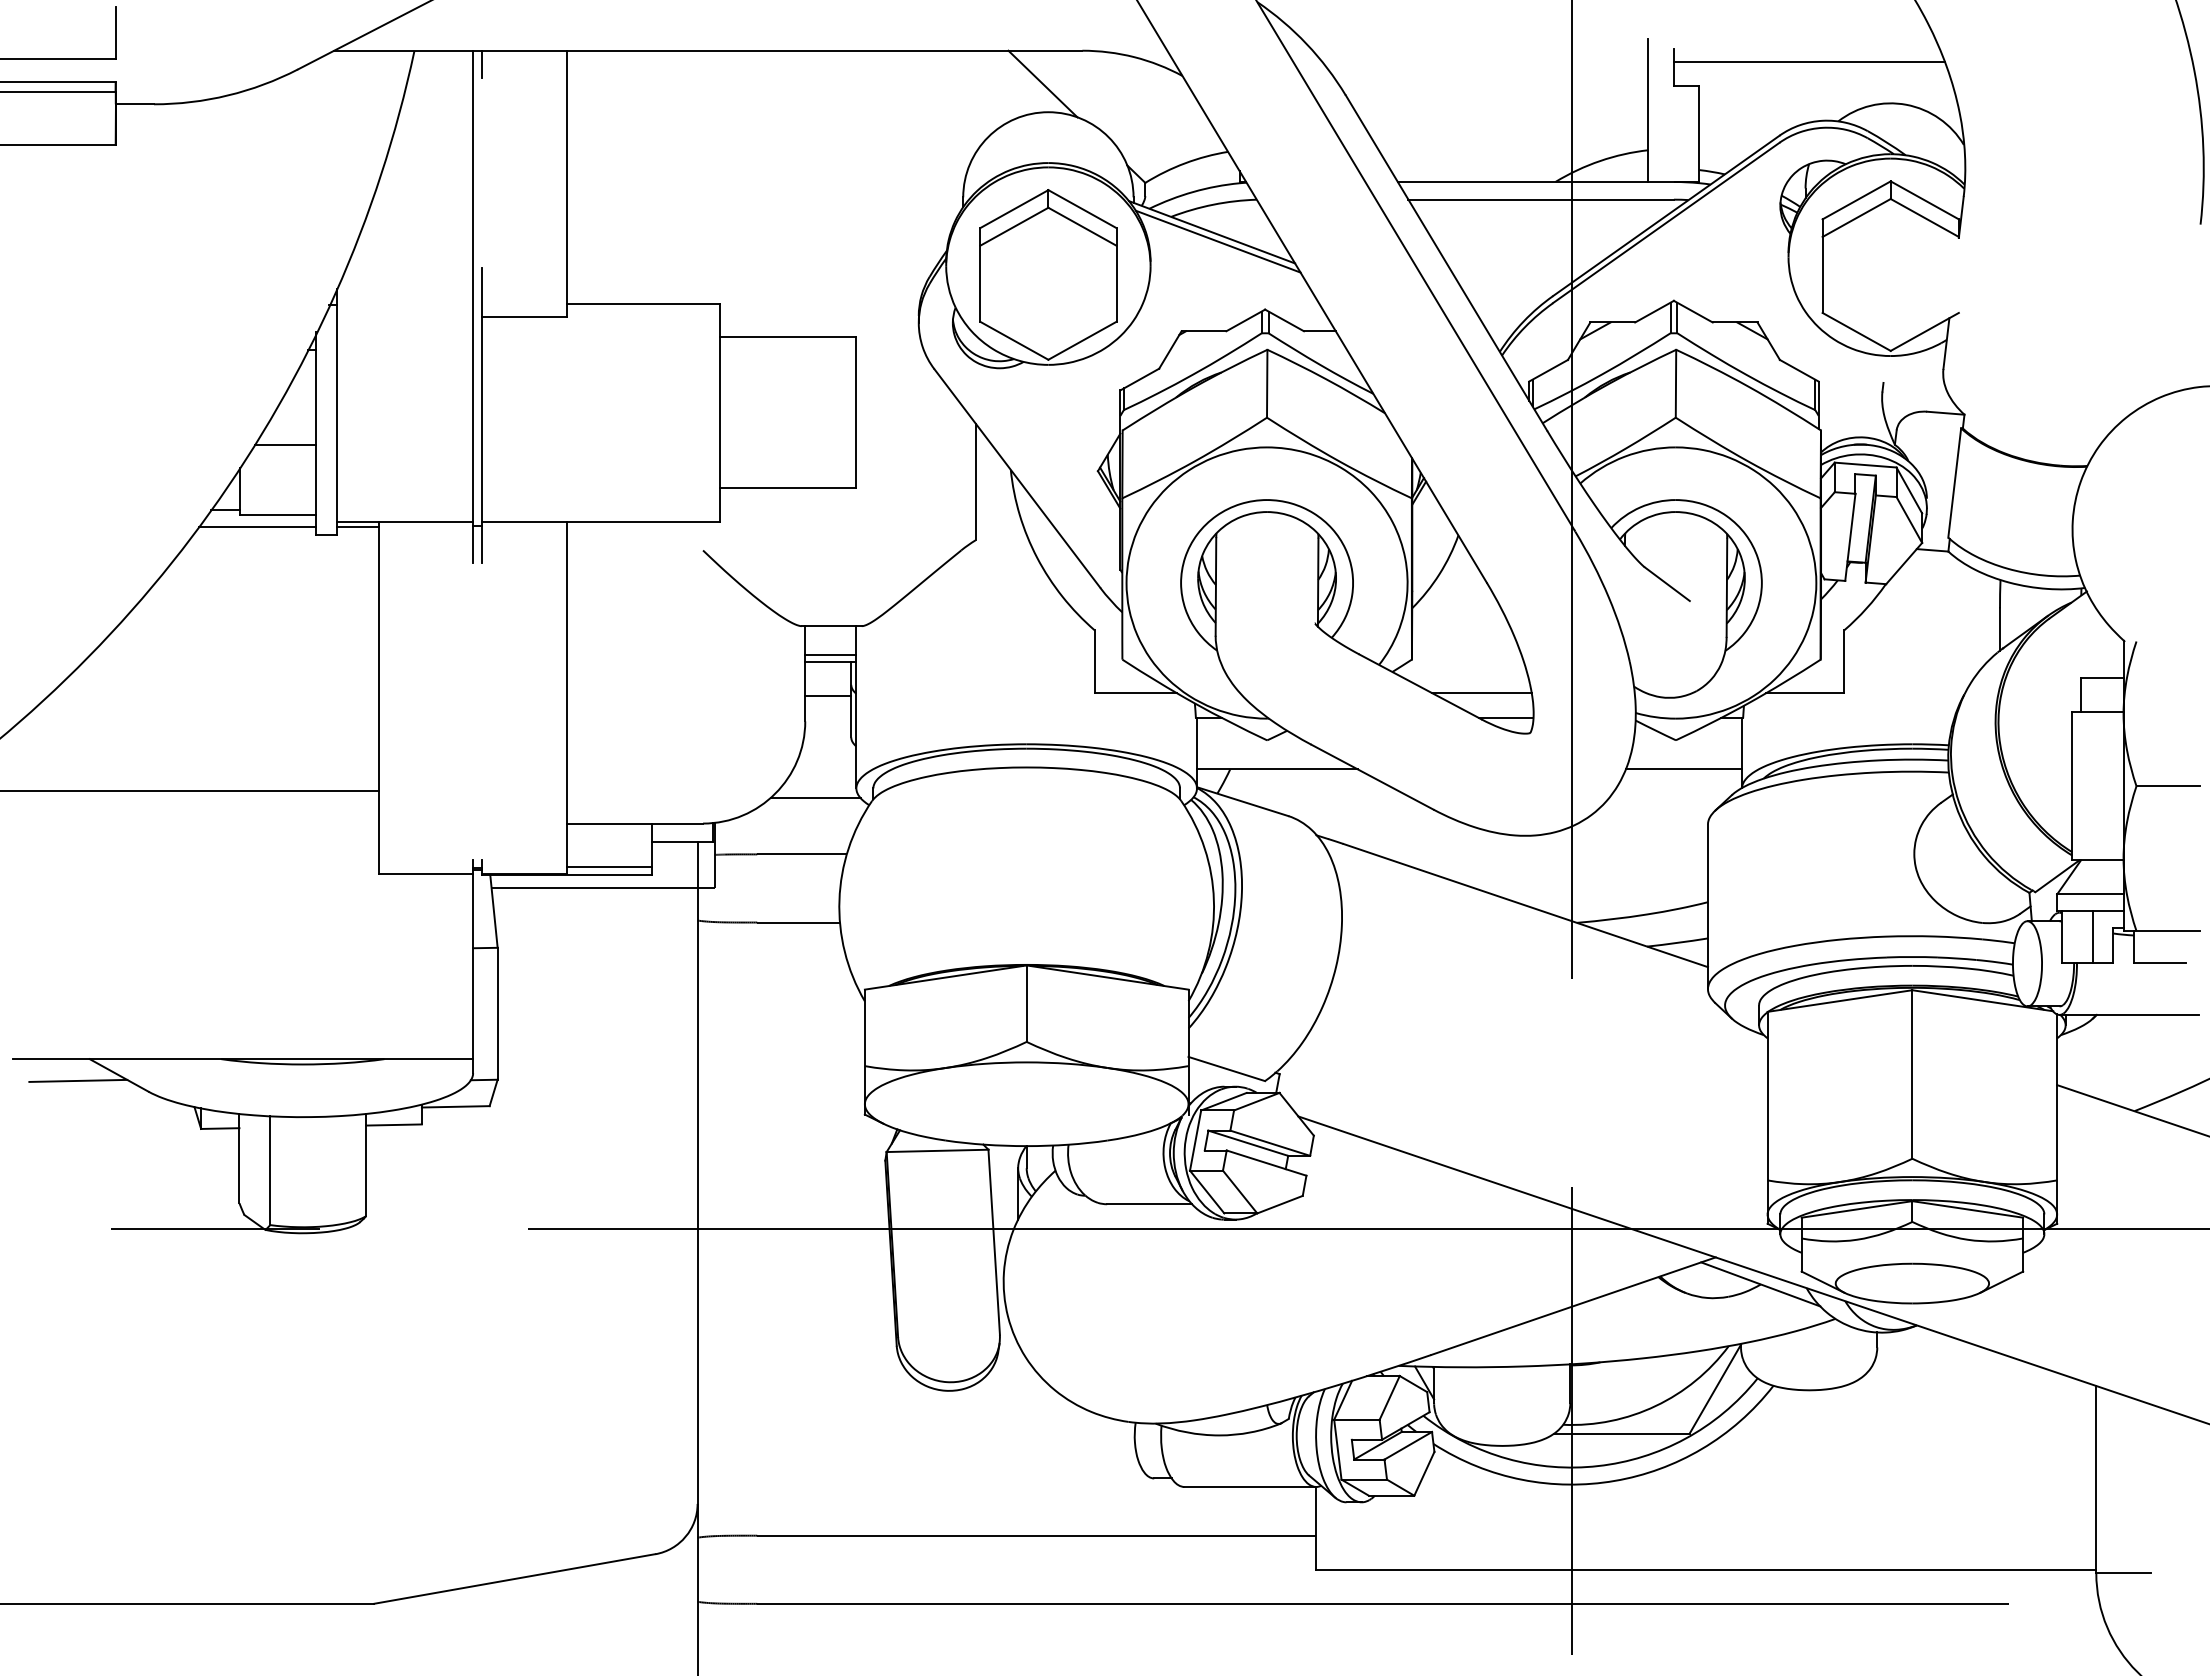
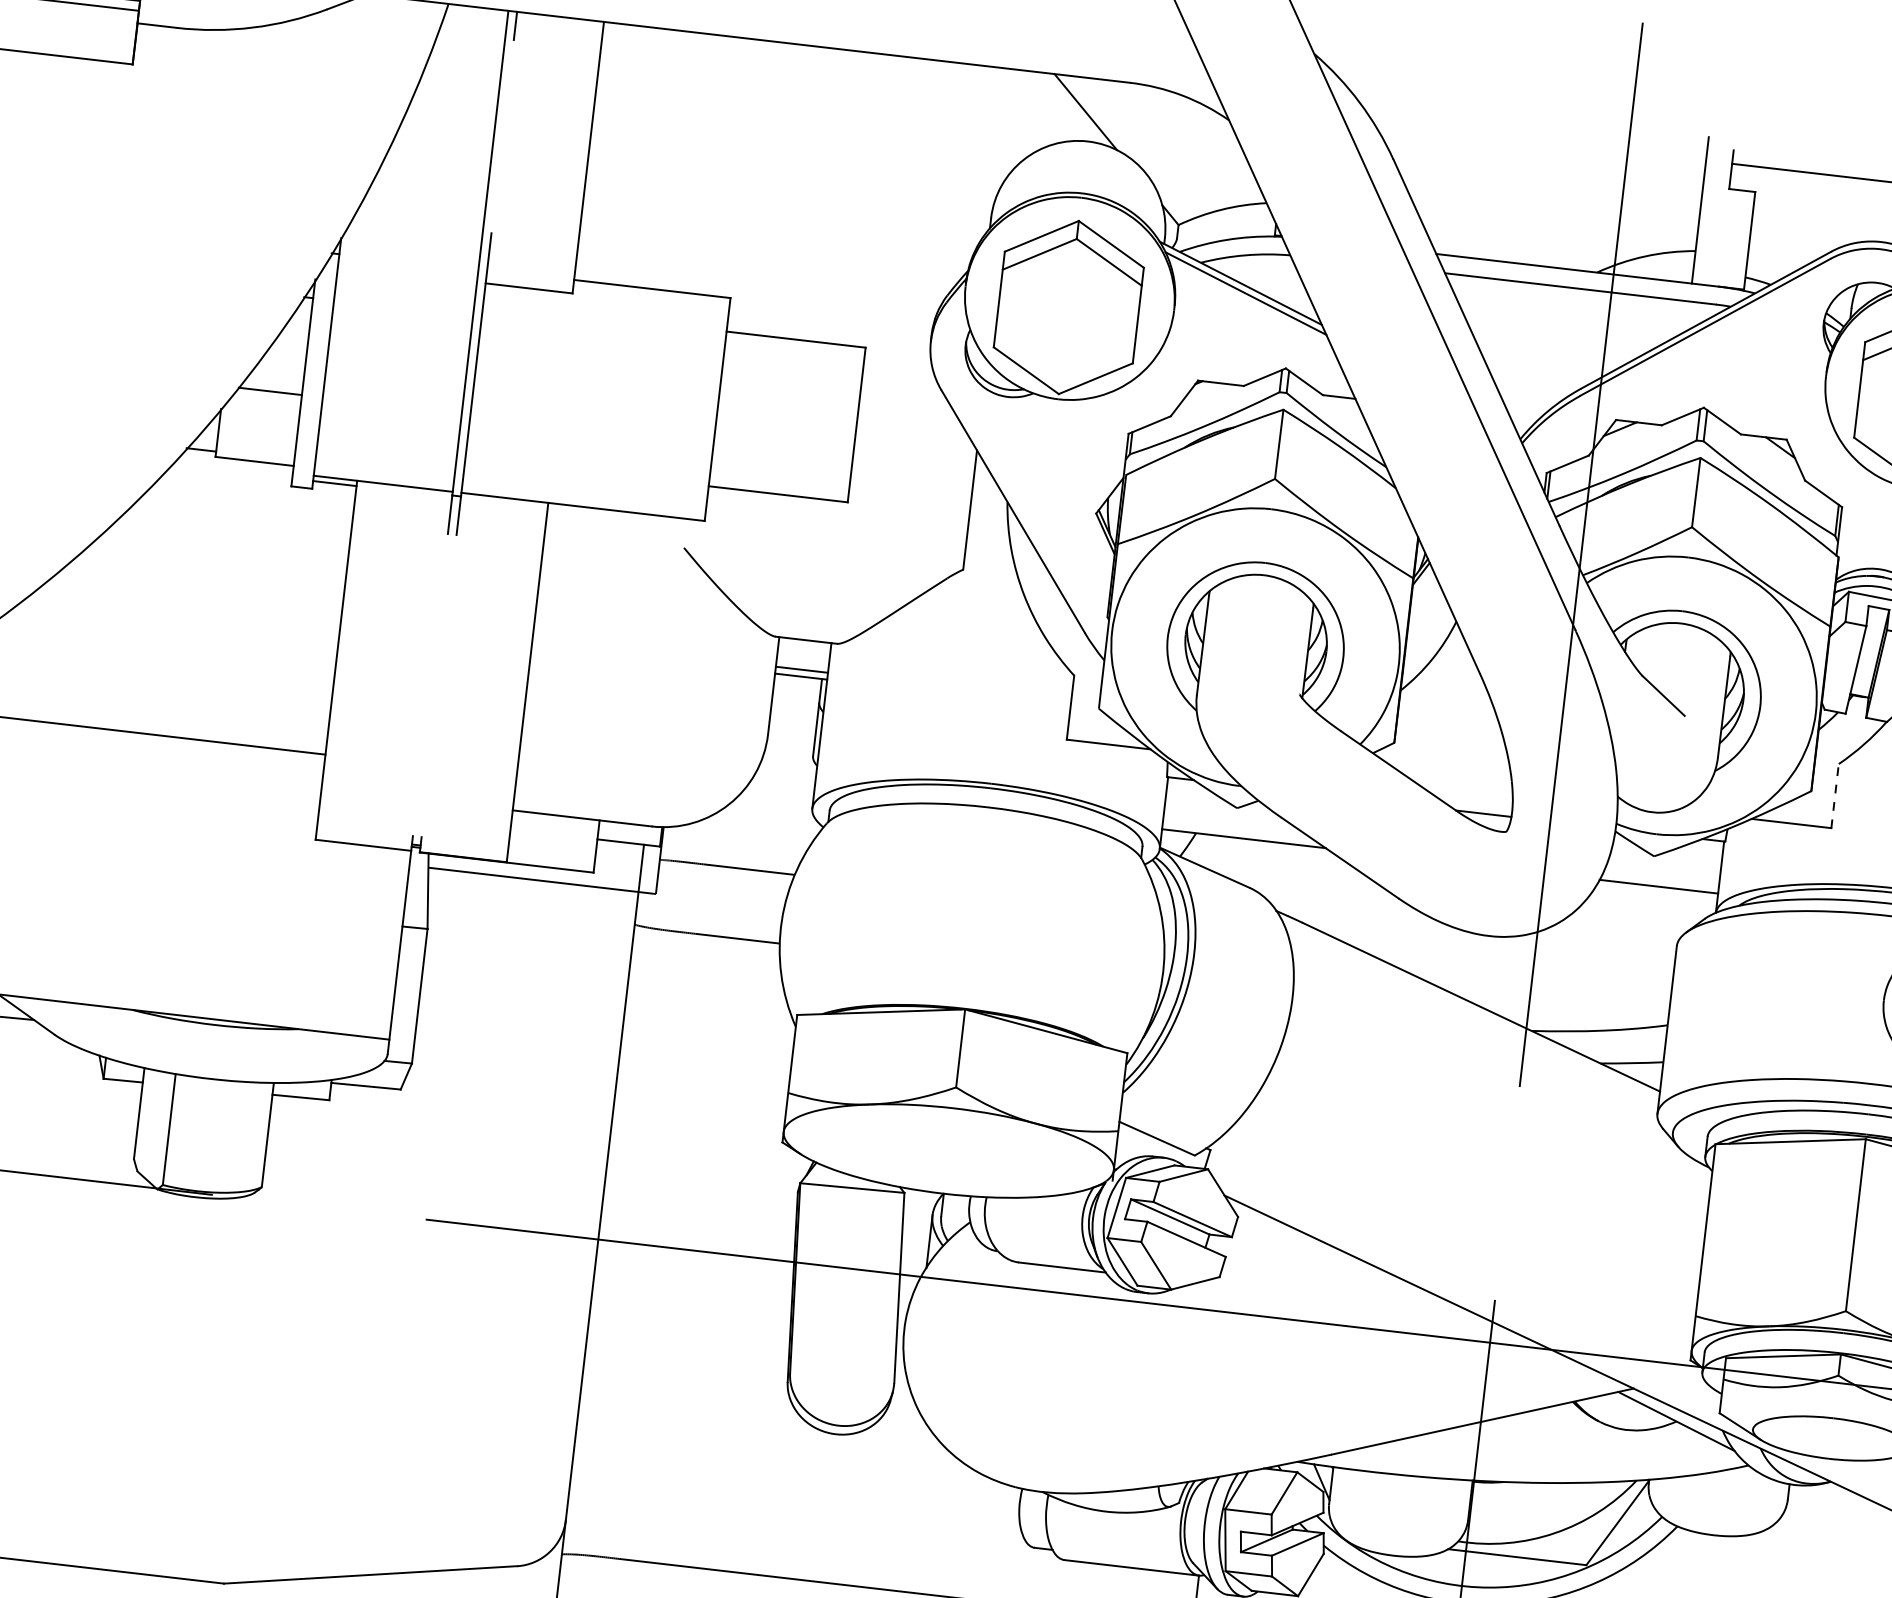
line: (257, 527) -> (232, 471), removed
line: (1844, 661) -> (1835, 795), solid -> dashed
line: (1481, 693) -> (1461, 785), removed
line: (828, 695) -> (794, 710), removed
line: (815, 798) -> (769, 814), removed
line: (608, 866) -> (550, 859), removed

